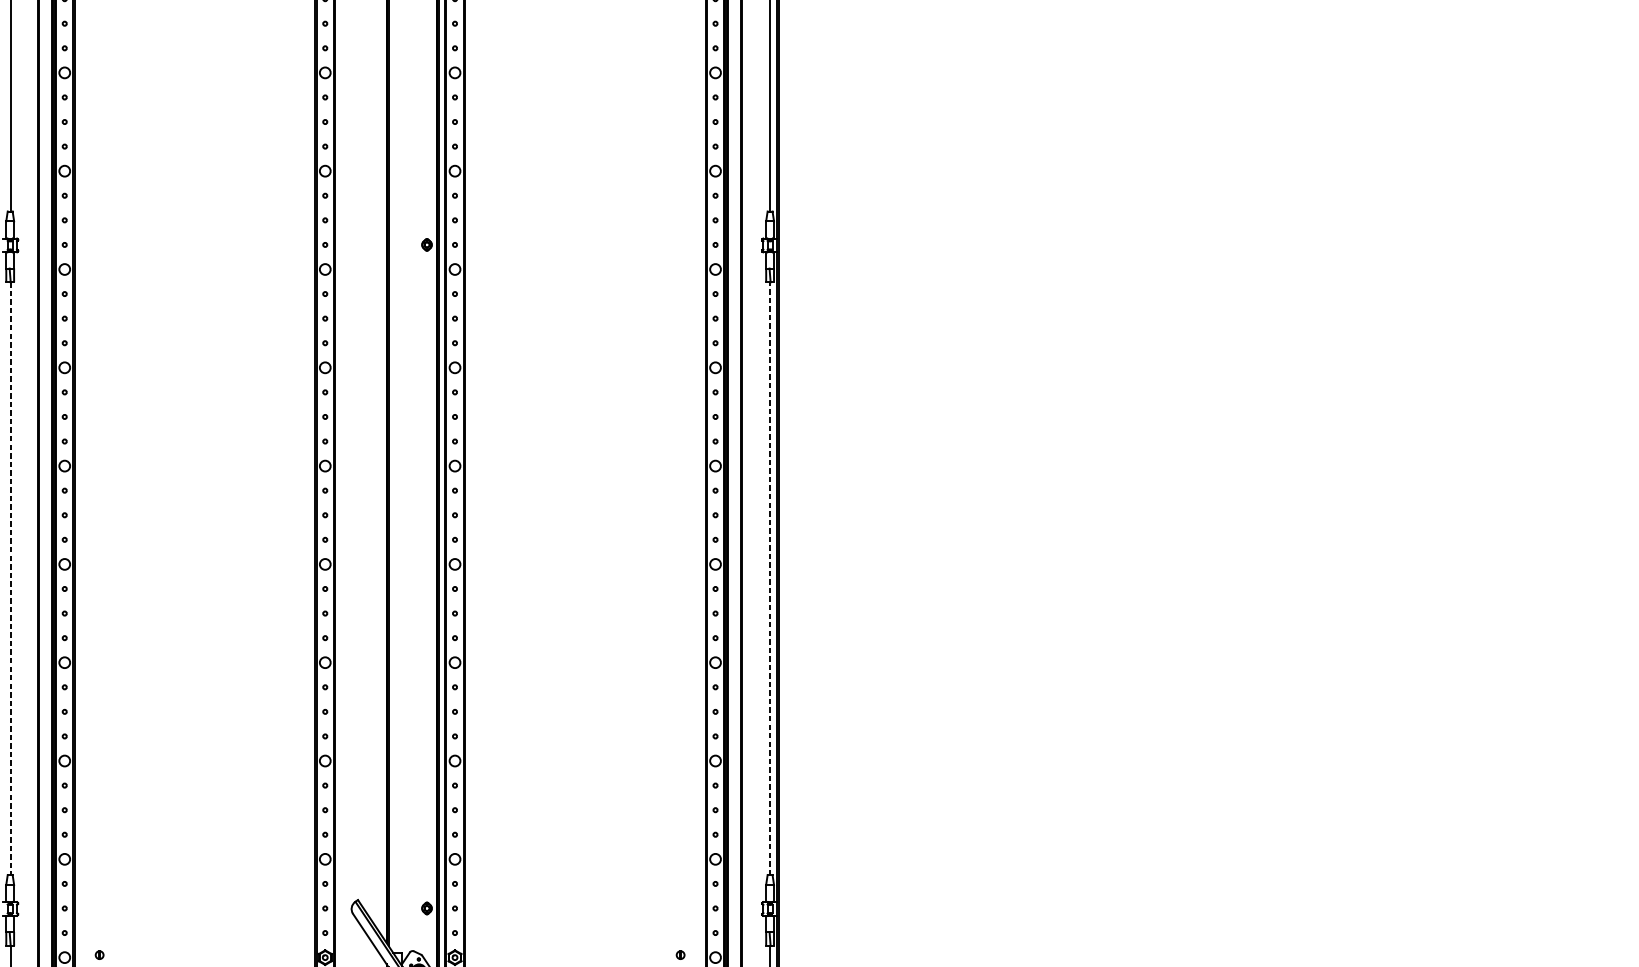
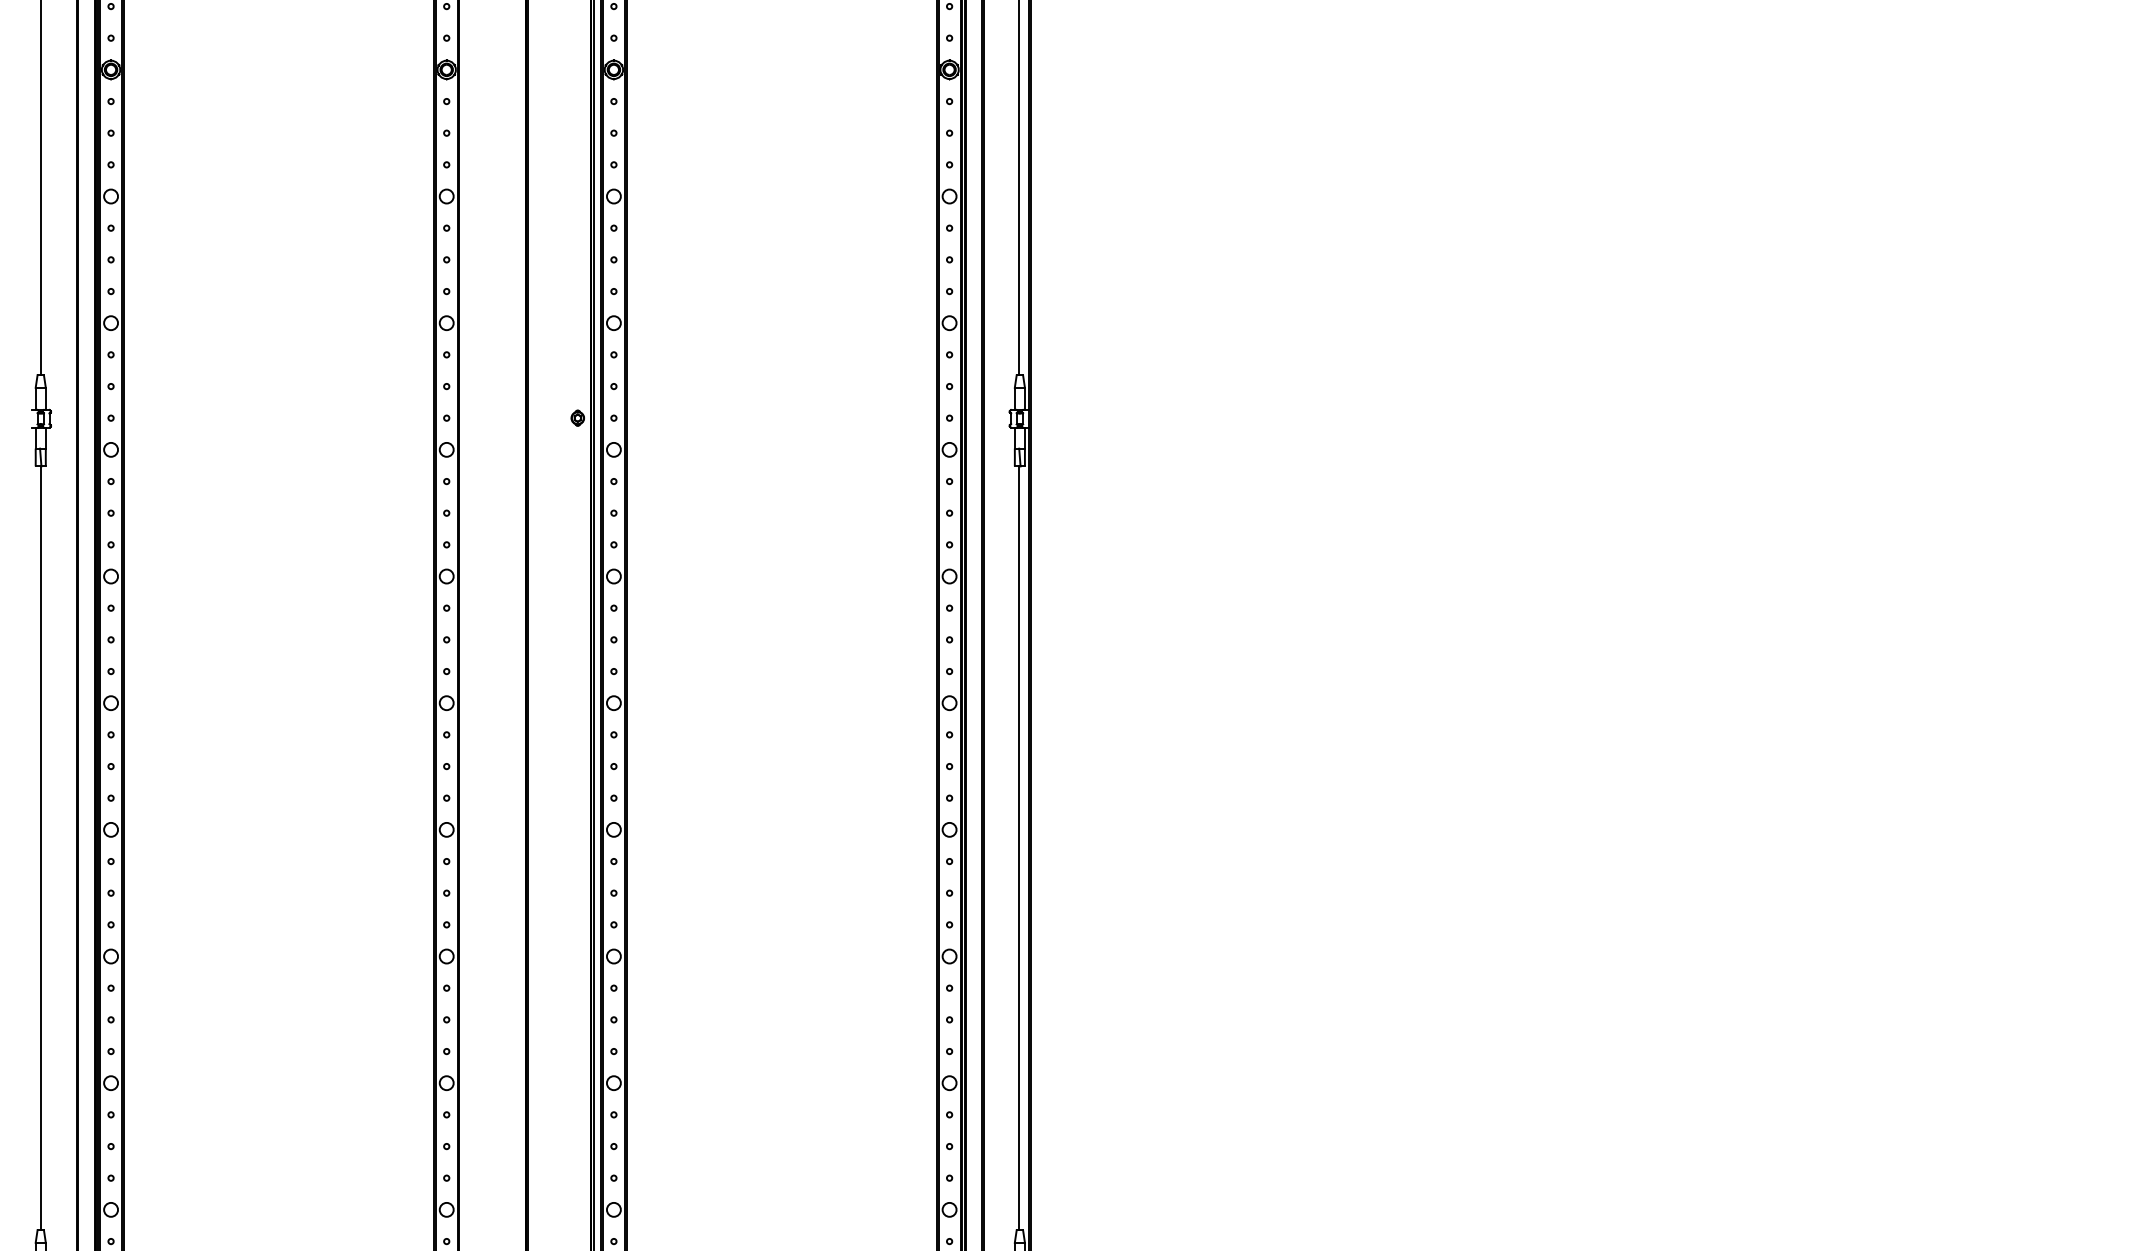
line: (10, 578) -> (41, 848), dashed -> solid
line: (769, 578) -> (1019, 848), dashed -> solid

